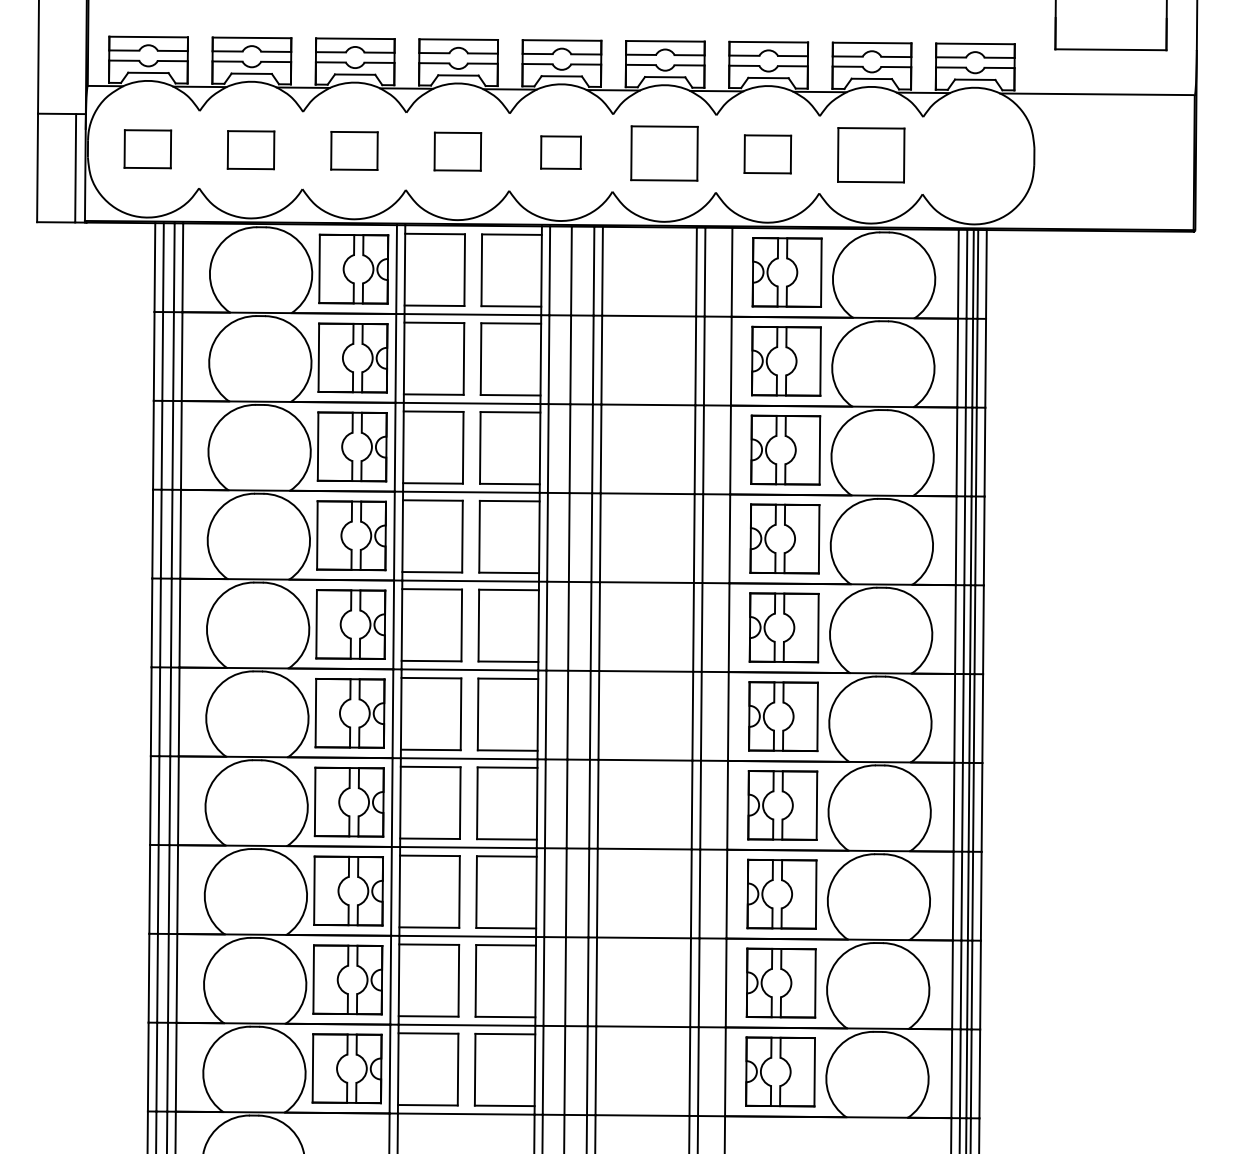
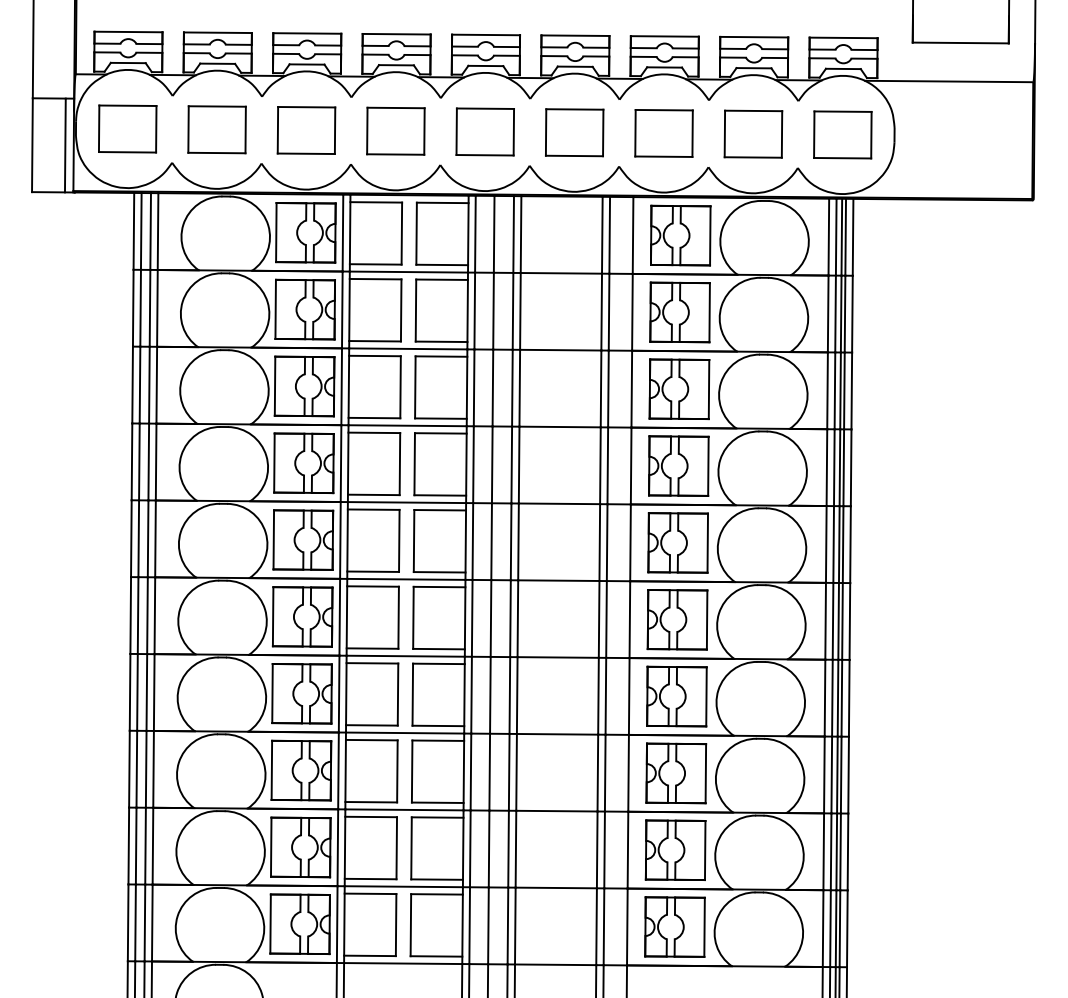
part: (147, 148) -> (127, 128), size x1.43
part: (250, 149) -> (216, 129), size x1.43
part: (354, 150) -> (306, 130), size x1.43
part: (457, 150) -> (395, 130), size x1.43
part: (560, 152) -> (484, 131), size x1.67
part: (767, 154) -> (663, 133), size x1.43
part: (974, 155) -> (842, 134), added

